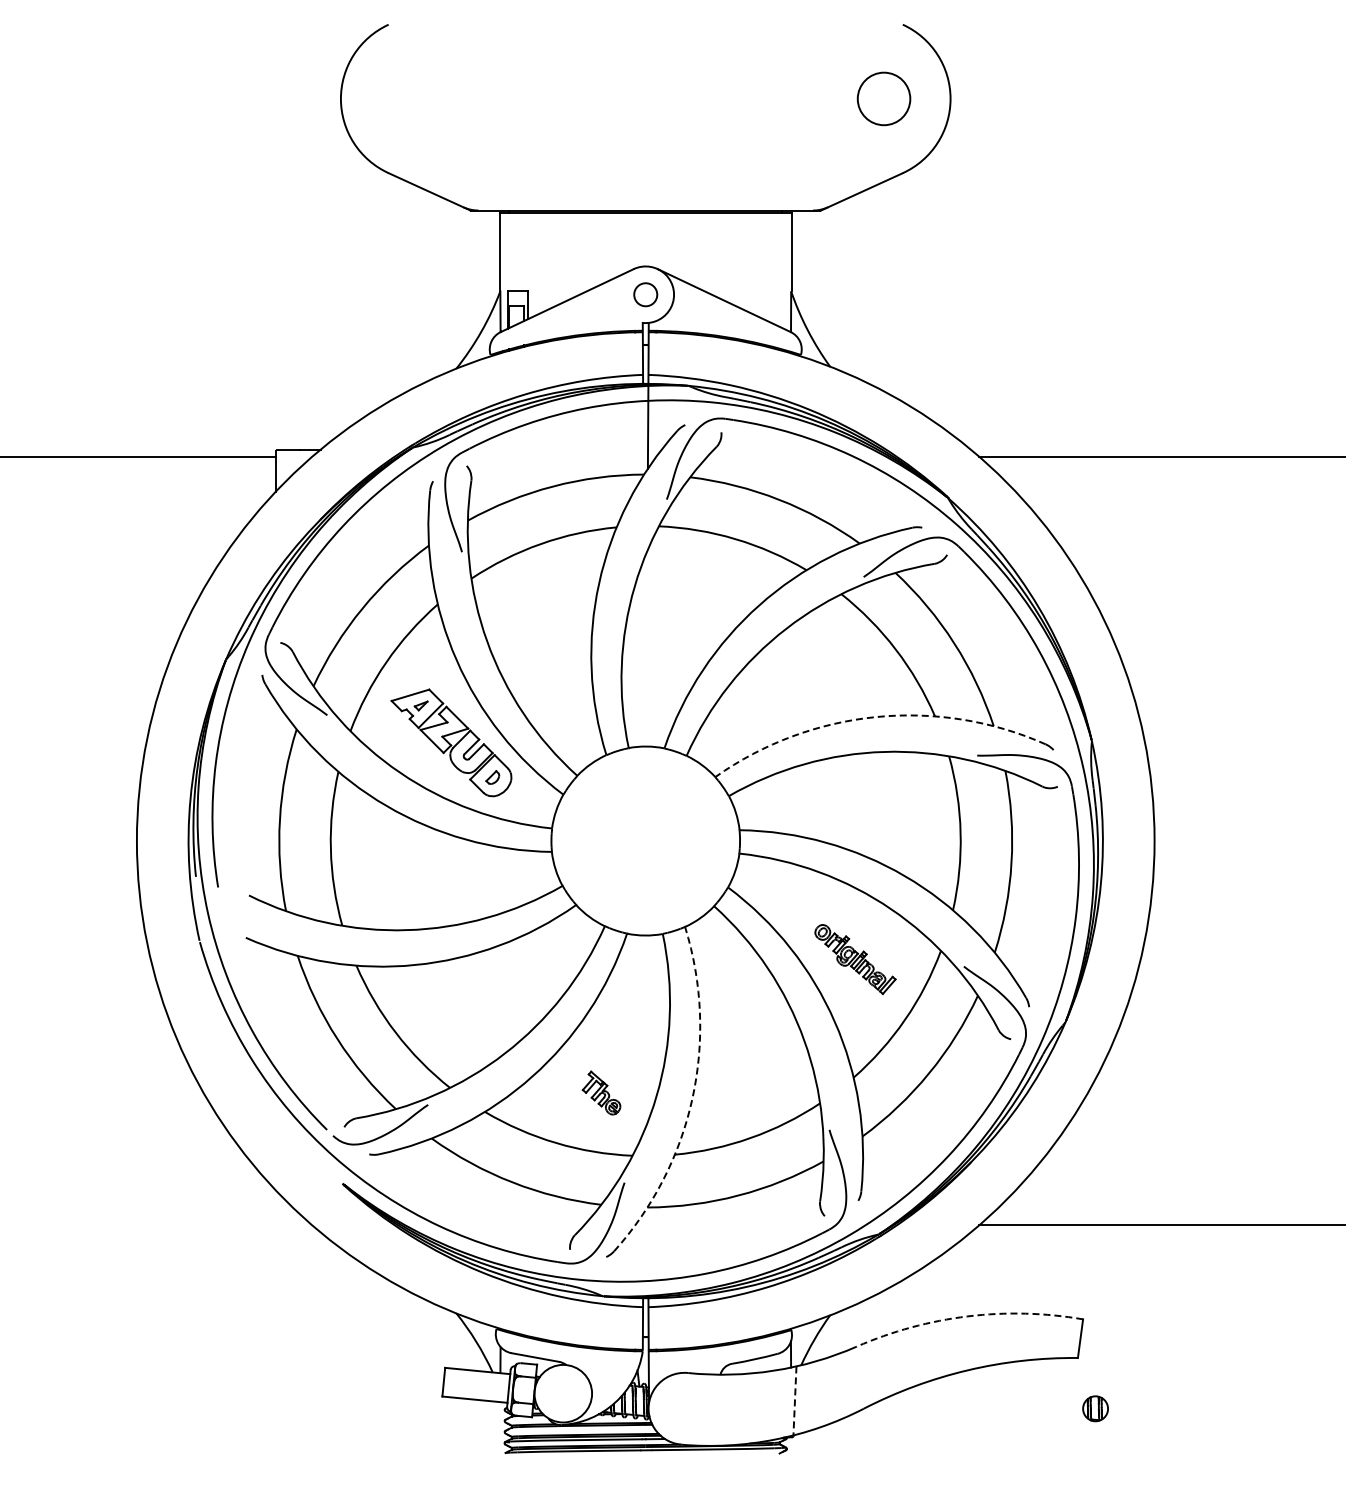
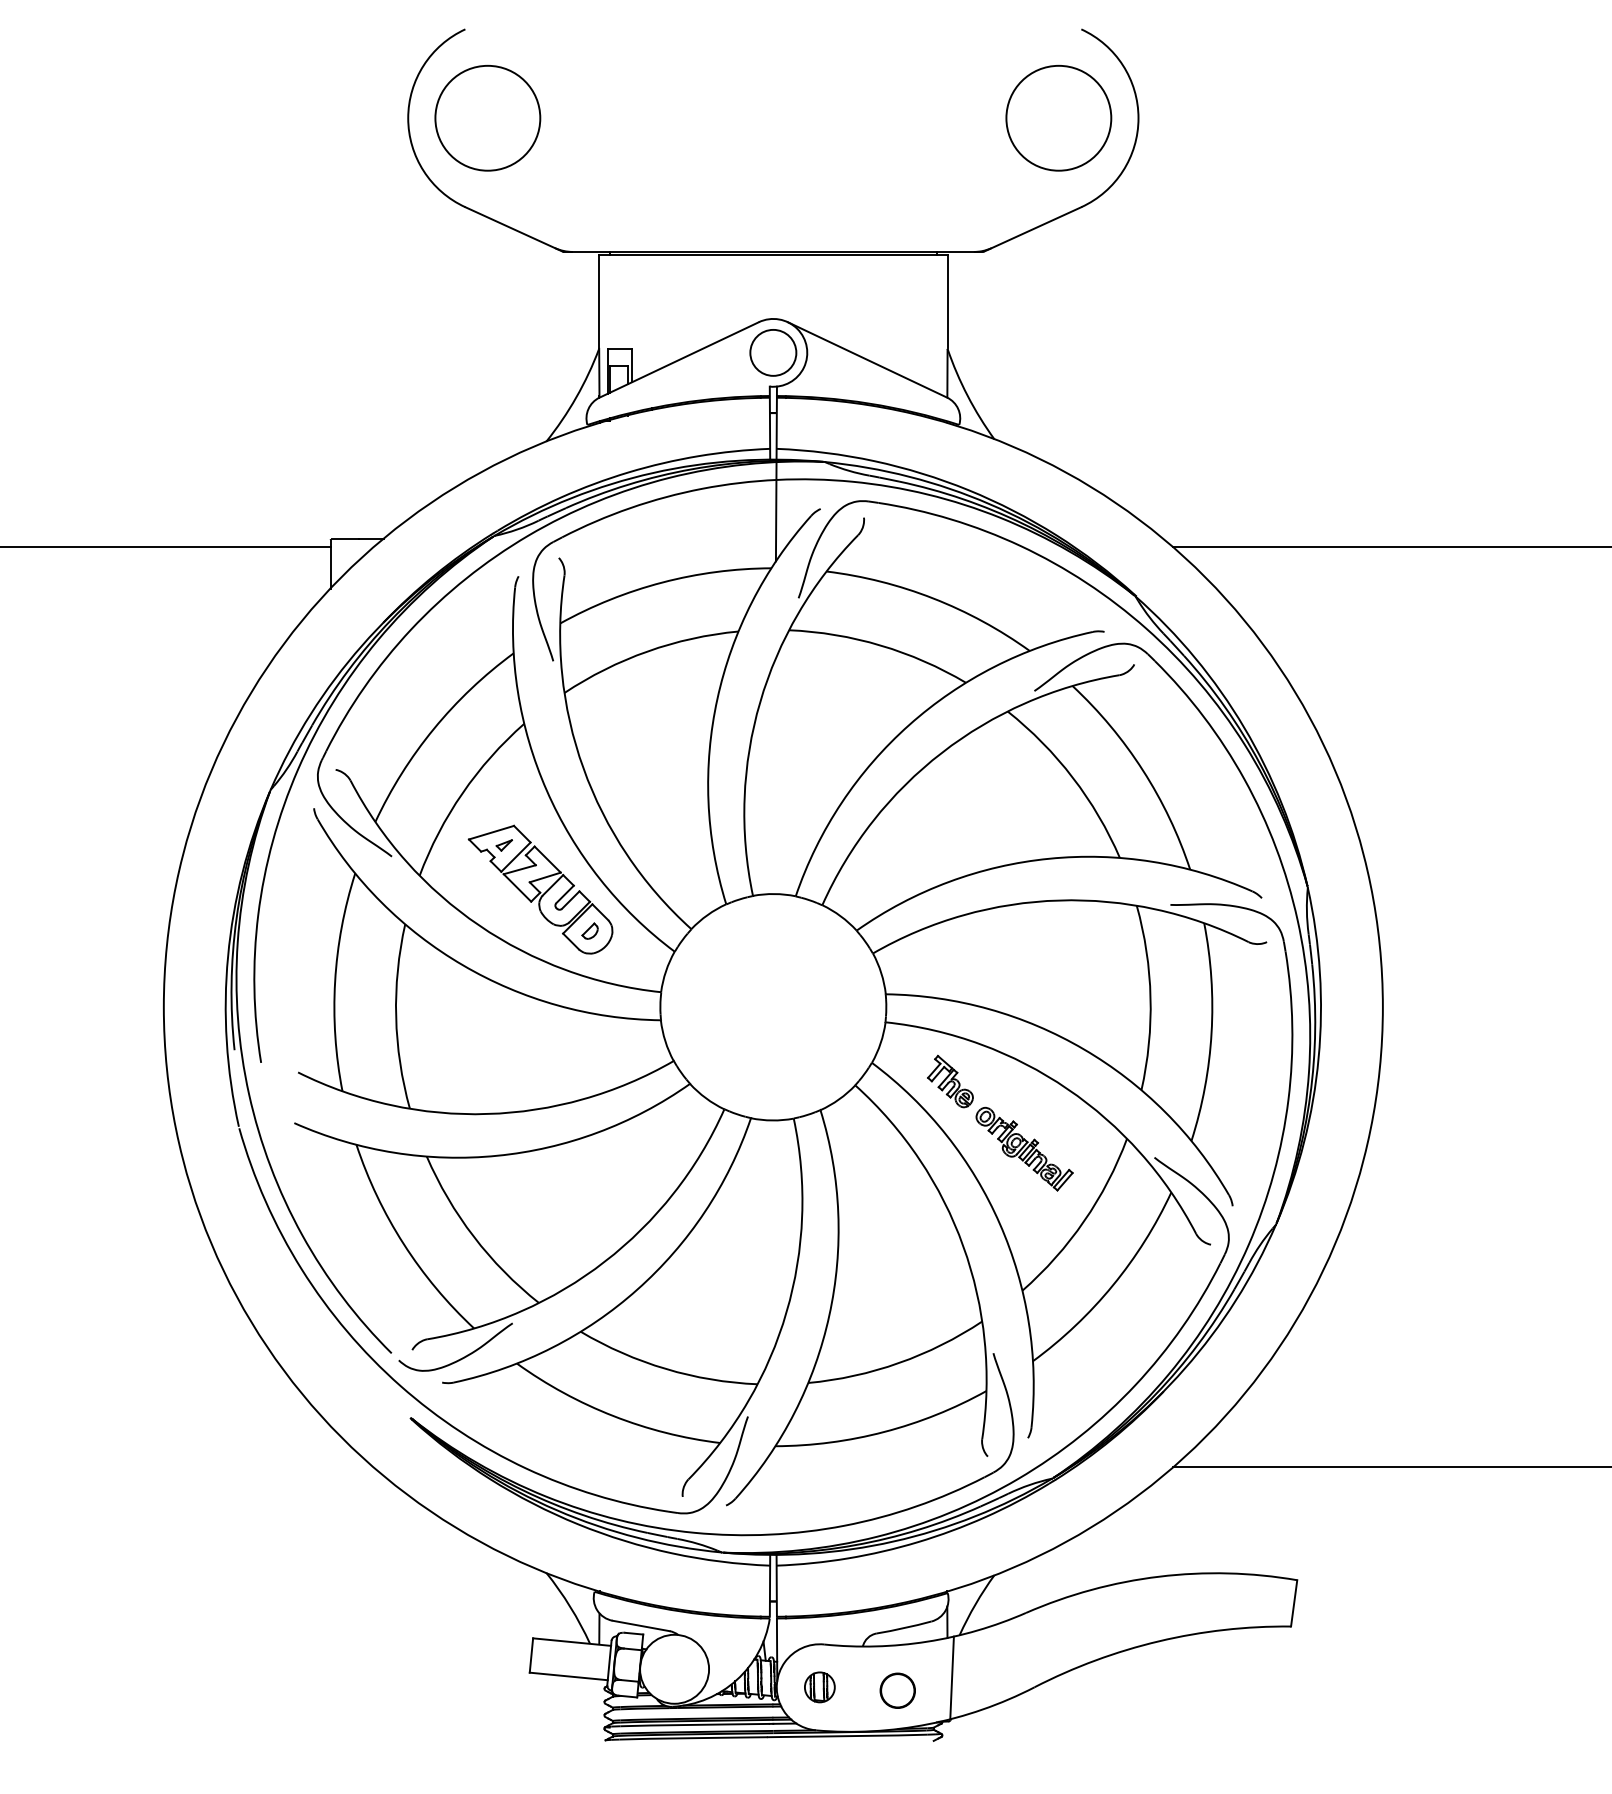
circle: (407, 98) -> (487, 117), added
circle: (883, 98) -> (1058, 117), size x1.67
circle: (645, 294) -> (773, 352), size x1.67
arc: (876, 717) -> (1049, 859), dashed -> solid
part: (601, 1092) -> (950, 1080), moved
arc: (692, 1098) -> (829, 1315), dashed -> solid
arc: (967, 1316) -> (1158, 1576), dashed -> solid
line: (794, 1400) -> (951, 1677), dashed -> solid
part: (1095, 1408) -> (819, 1687), moved
circle: (749, 1411) -> (897, 1690), added

